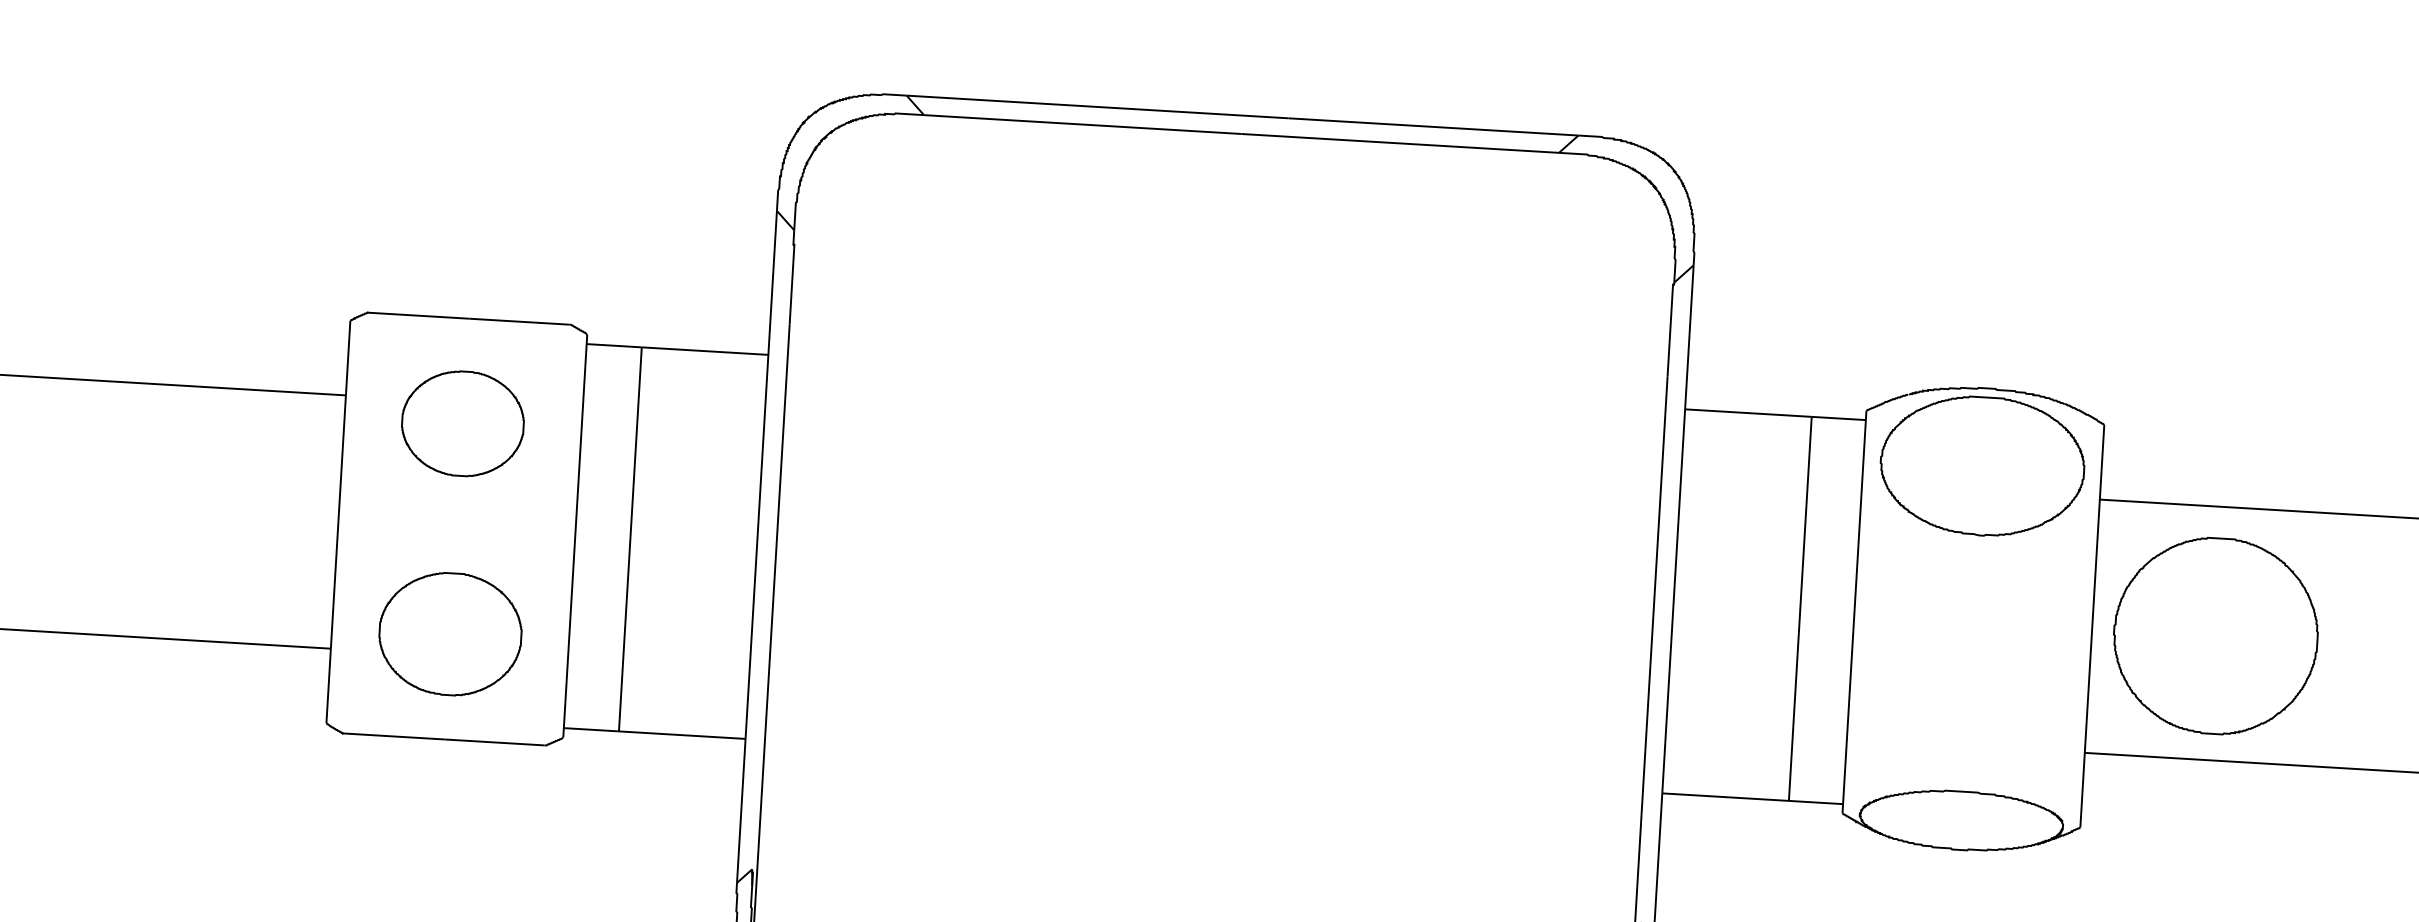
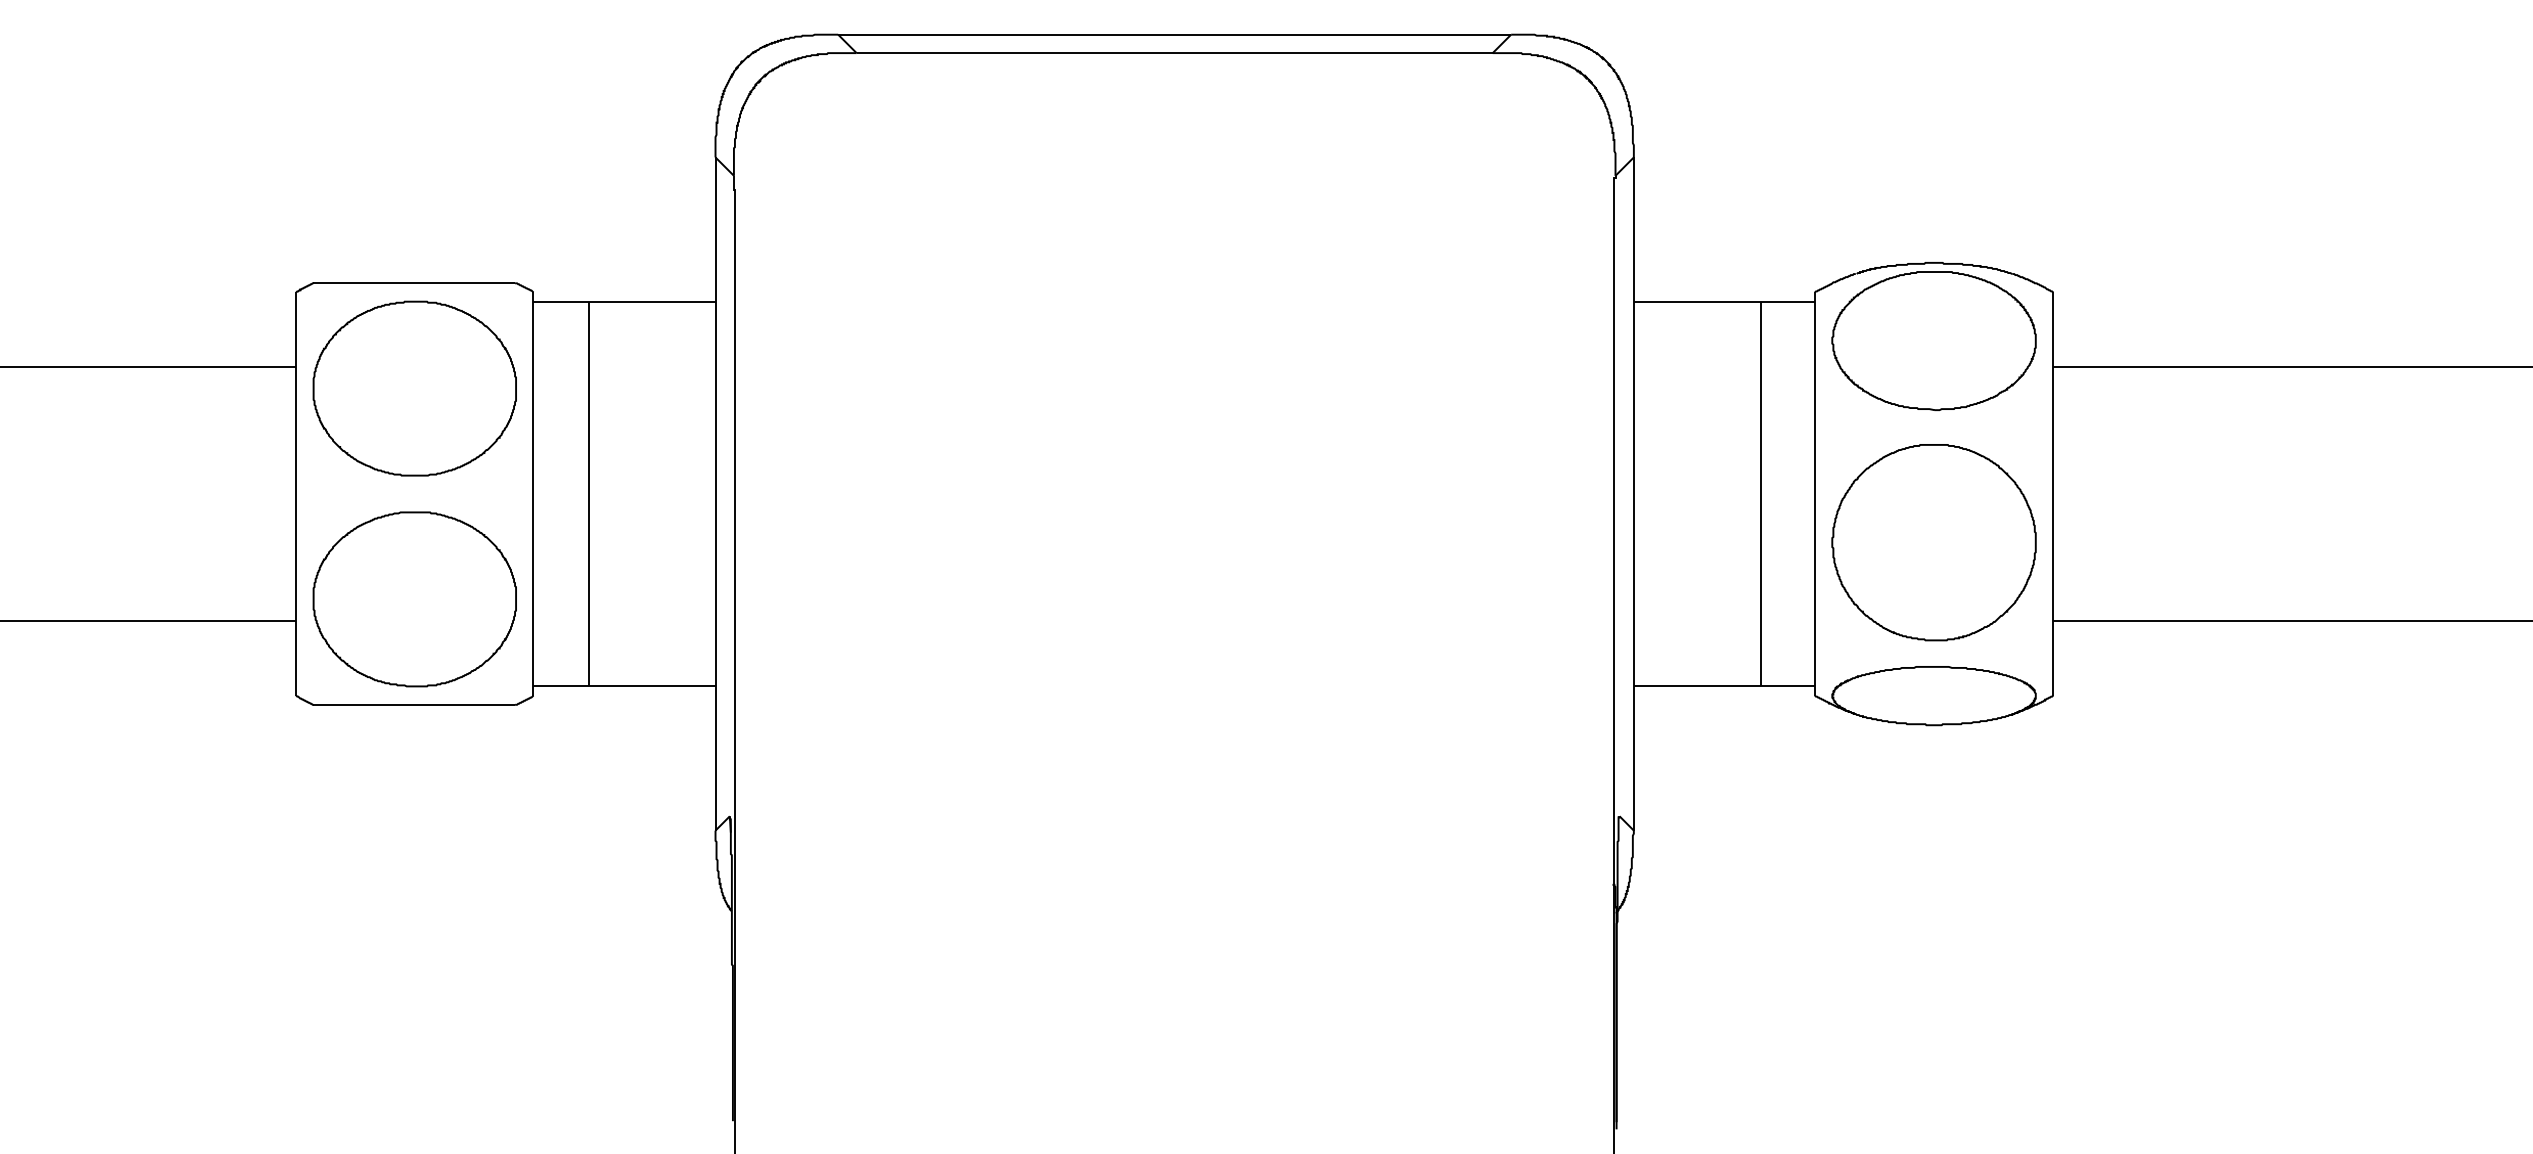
part: (462, 423) -> (414, 388), size x1.67
part: (450, 634) -> (414, 599), size x1.43
part: (2215, 635) -> (1933, 542), moved

